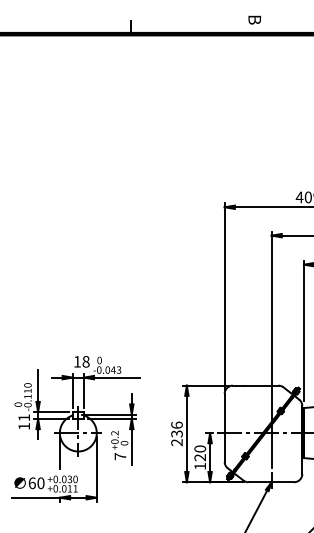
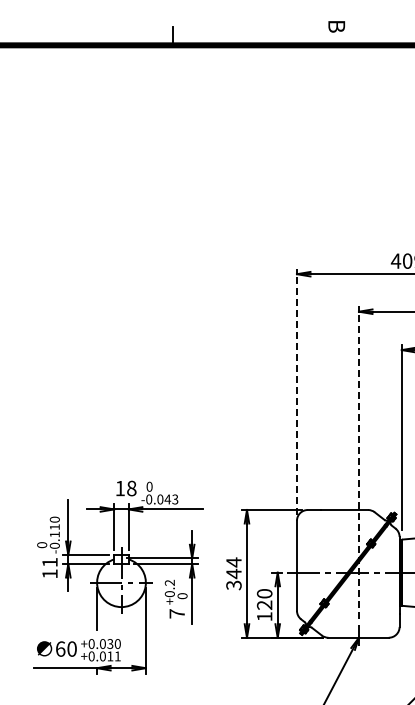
line: (224, 295) -> (296, 391), solid -> dashed
line: (271, 349) -> (358, 462), solid -> dashed
part: (76, 429) -> (118, 577), moved
text: (176, 433) -> (233, 573), 236 -> 344

